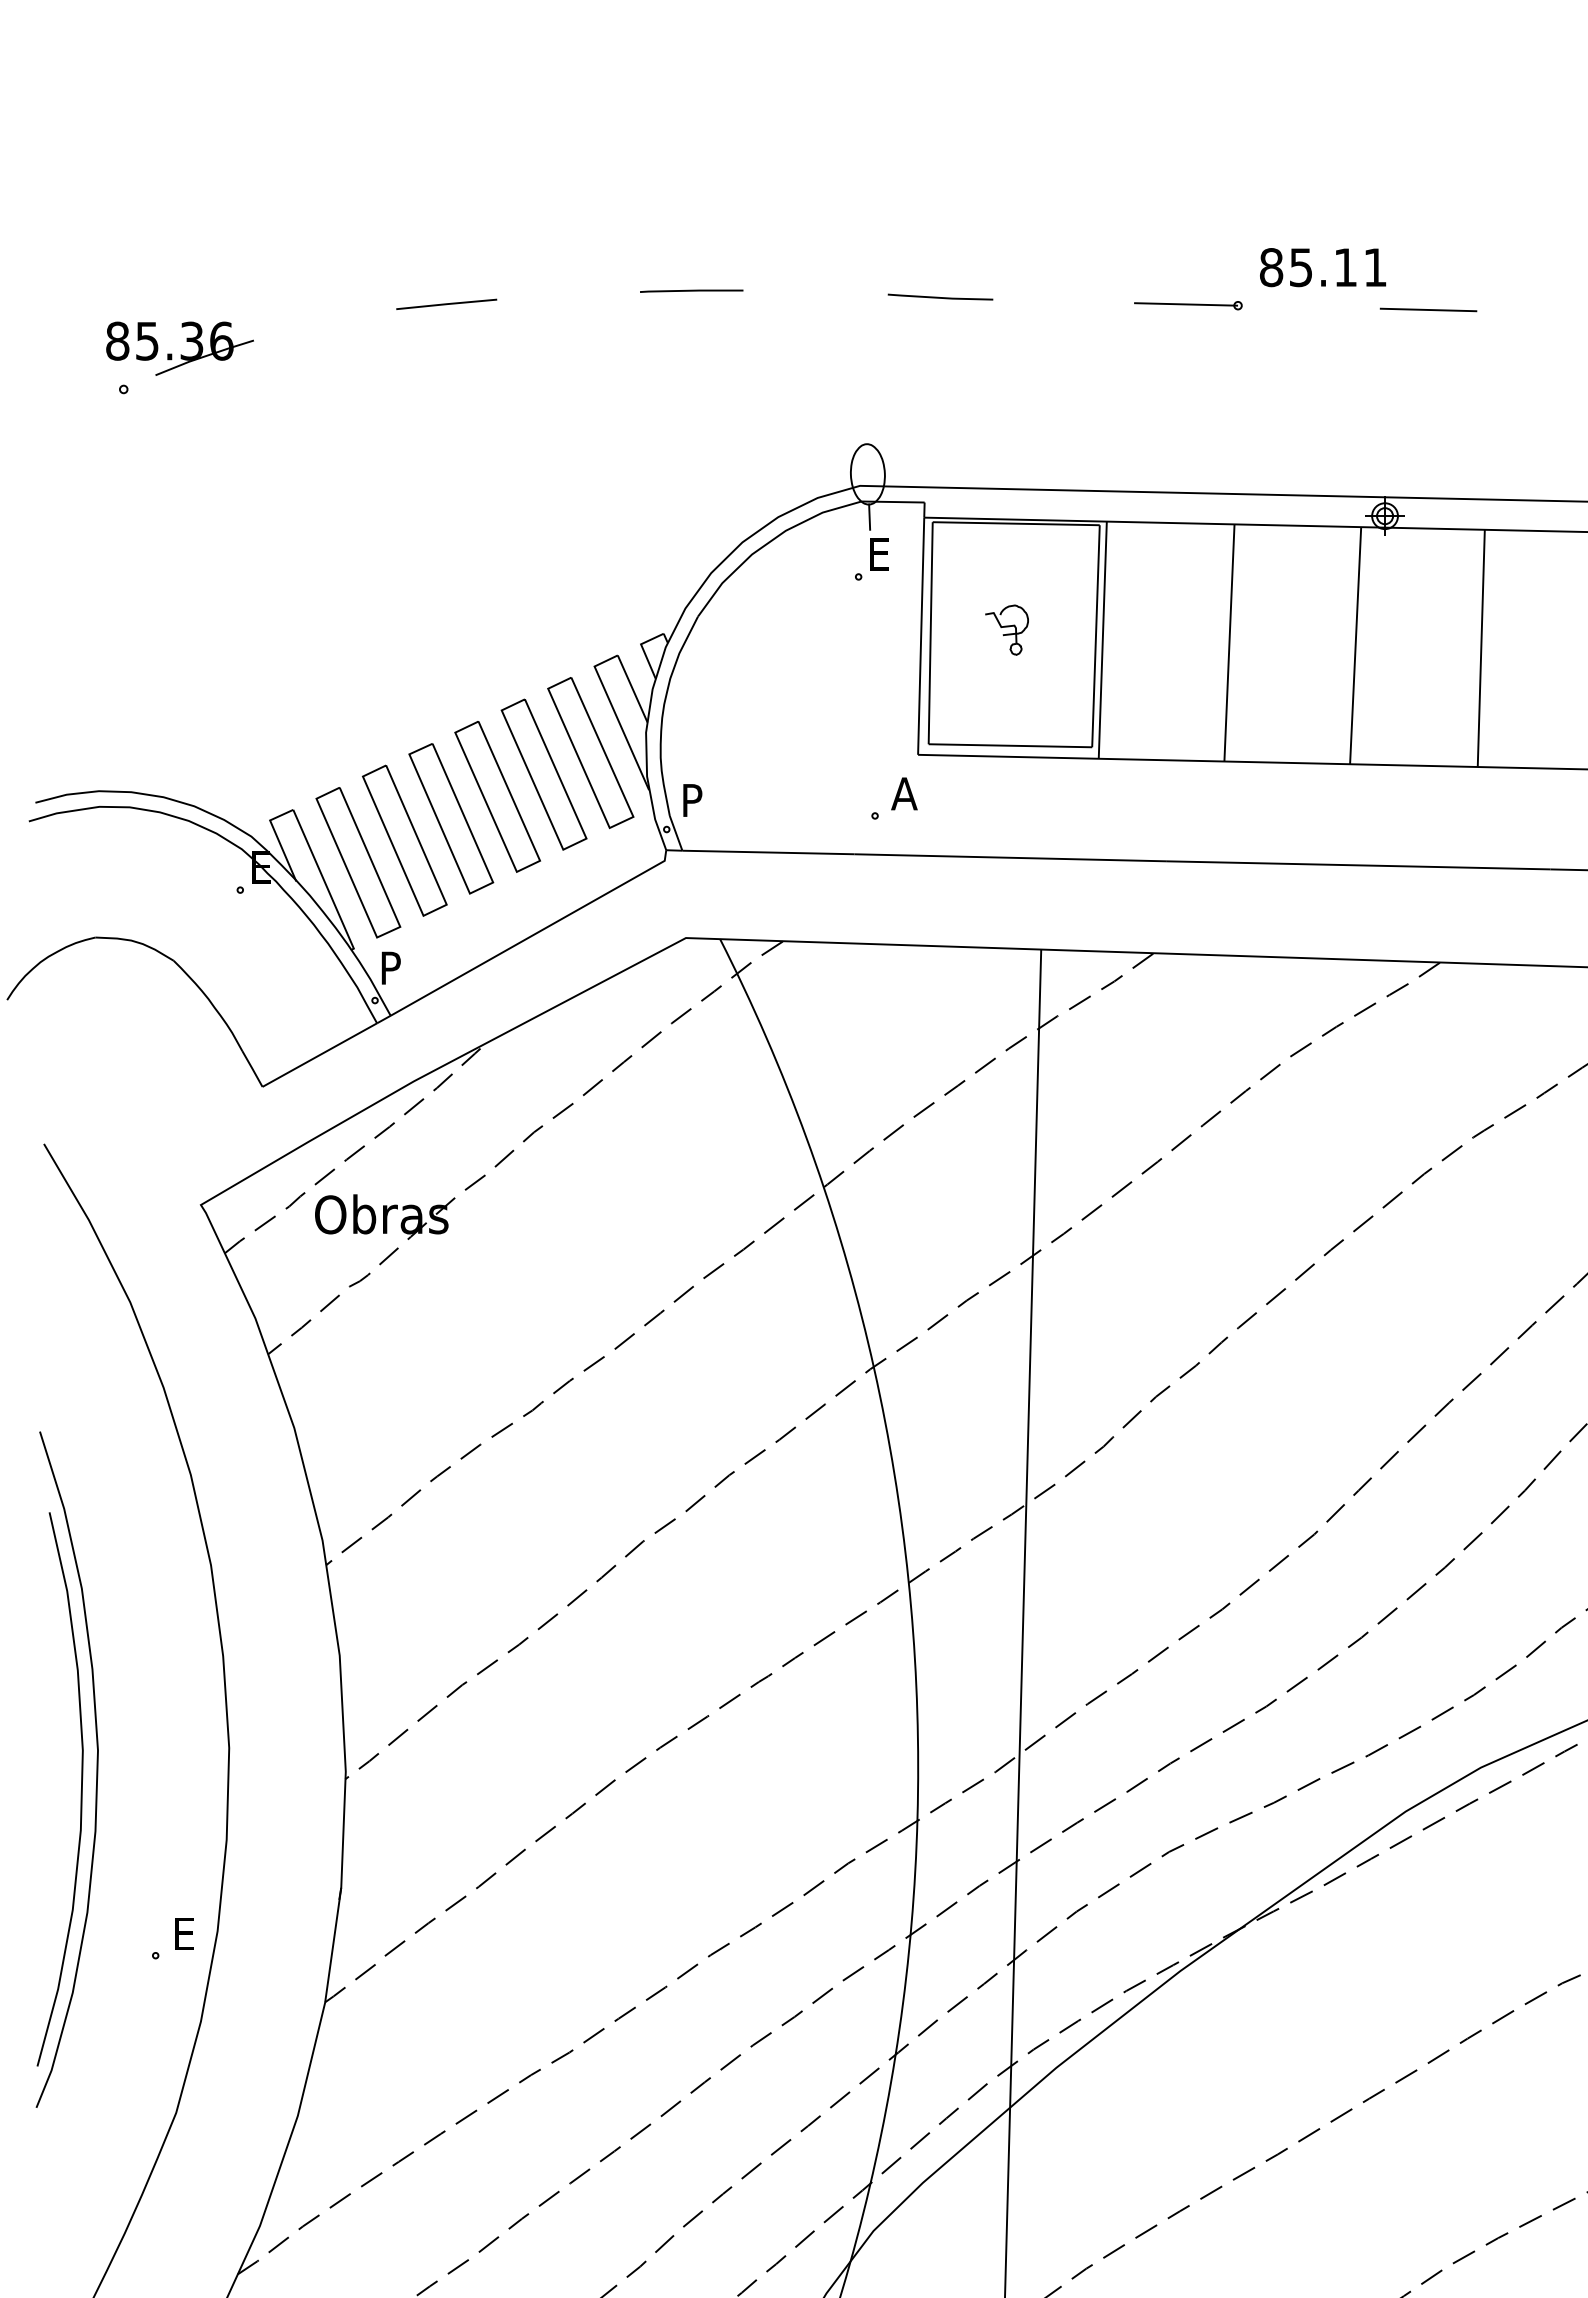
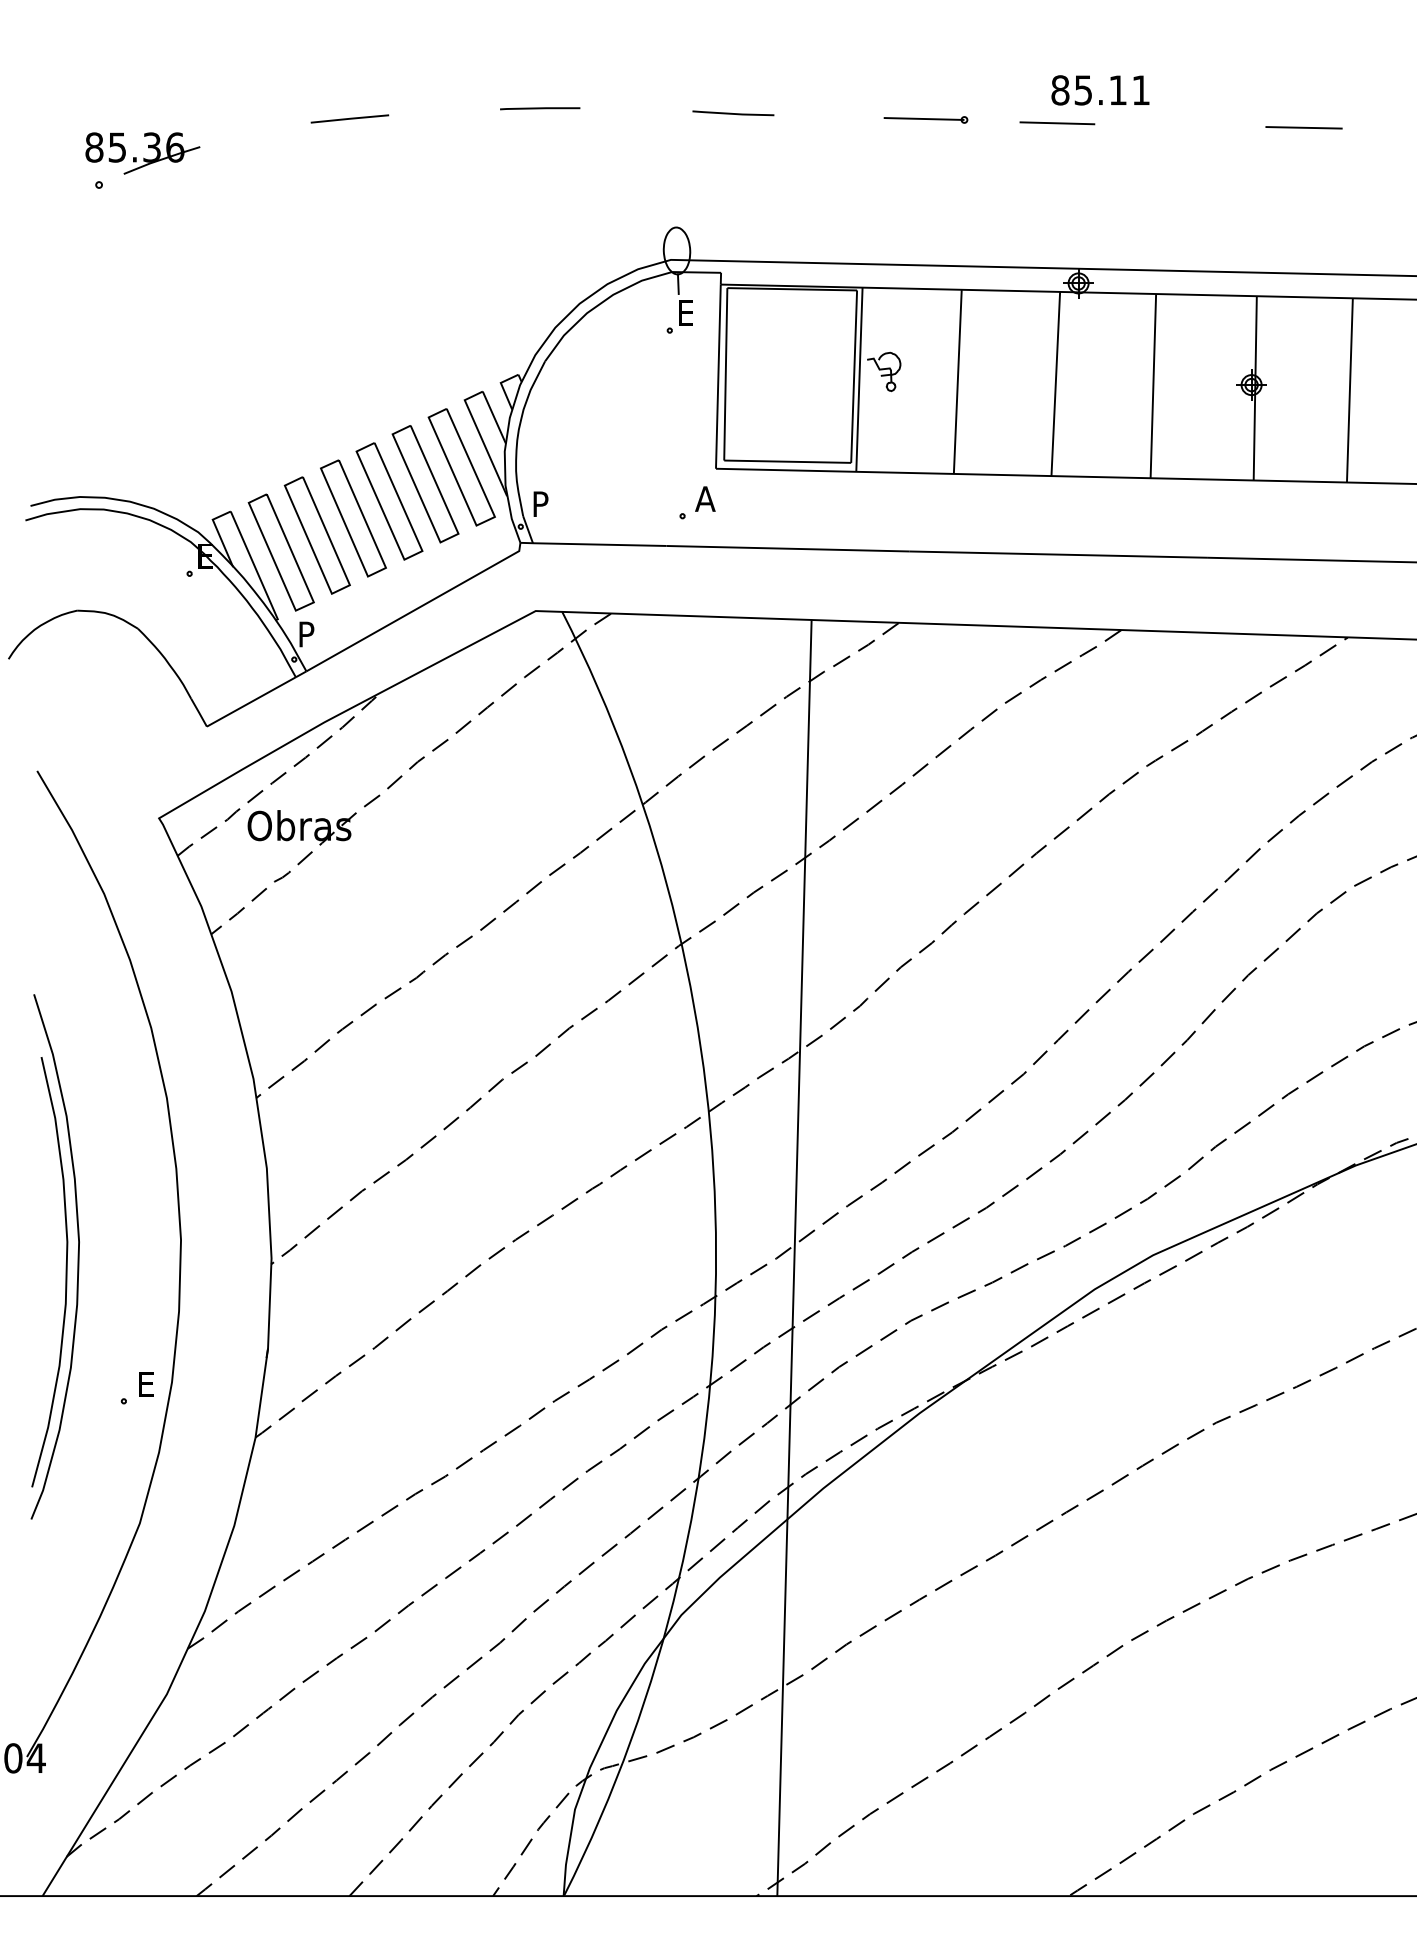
text: (1323, 267) -> (1100, 90), moved
line: (1428, 310) -> (1057, 123), moved
part: (1007, 629) -> (884, 371), moved

